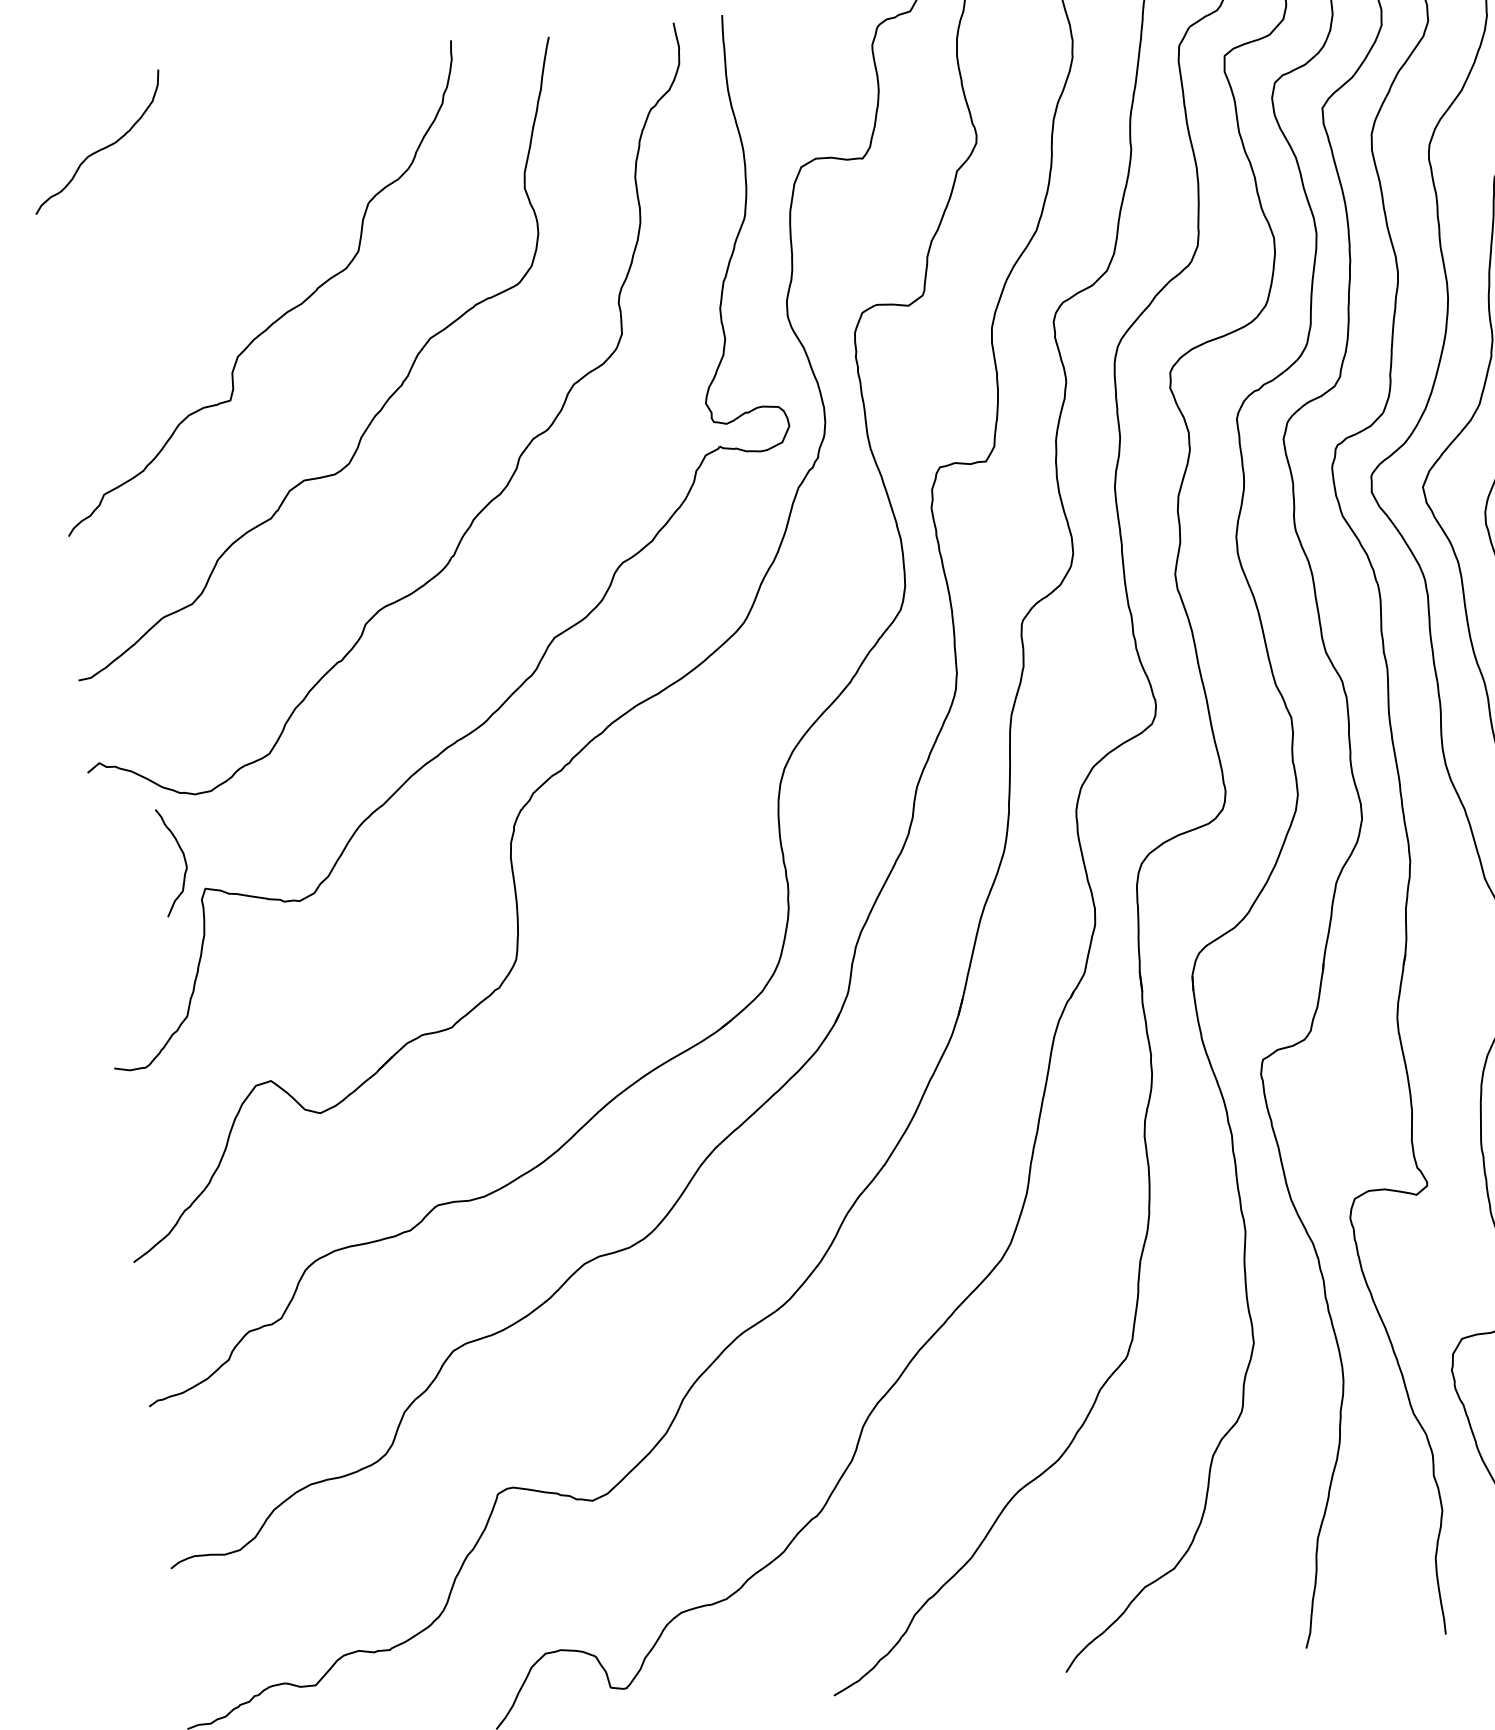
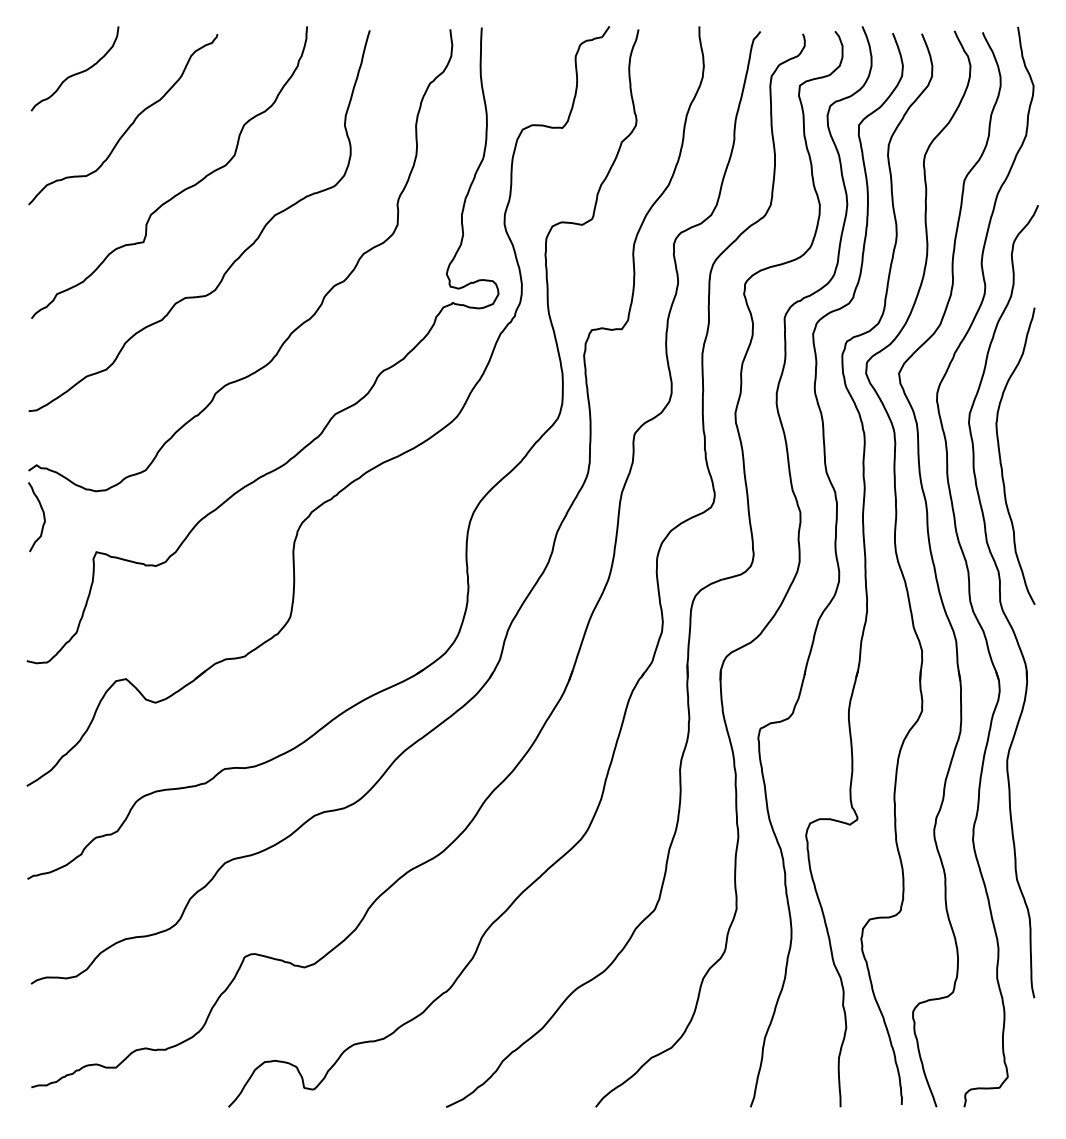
curve: (190, 221) -> (129, 125), added
curve: (184, 861) -> (43, 517), moved

